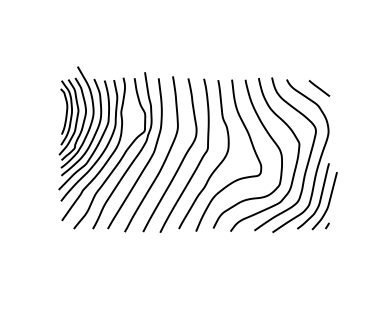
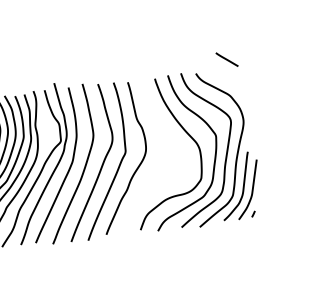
line: (319, 88) -> (227, 59), moved
curve: (251, 145) -> (168, 143), removed

